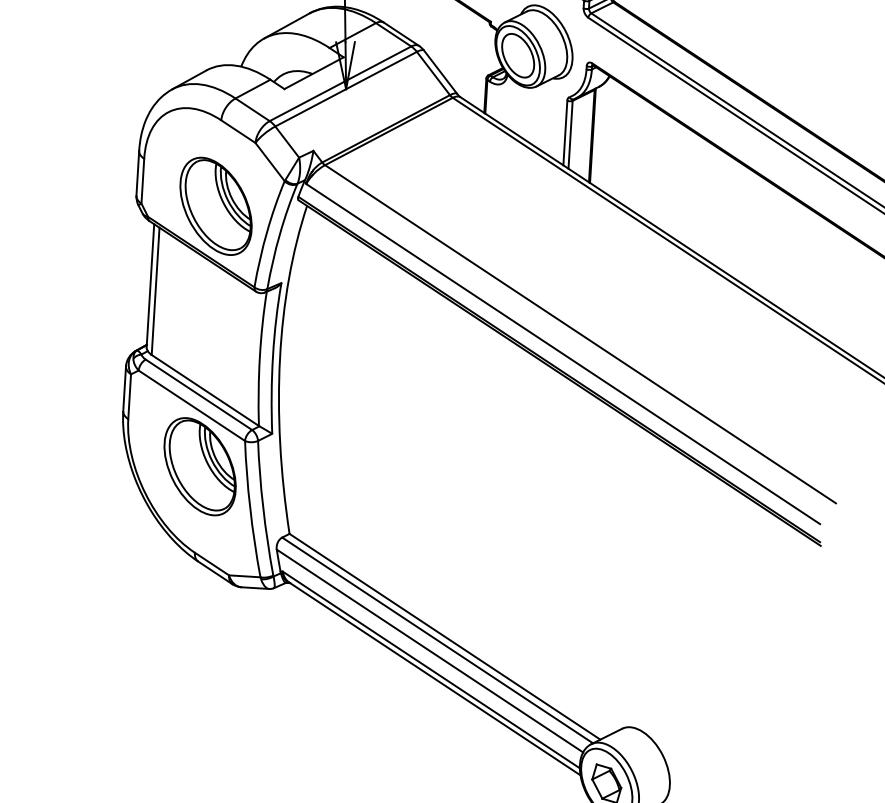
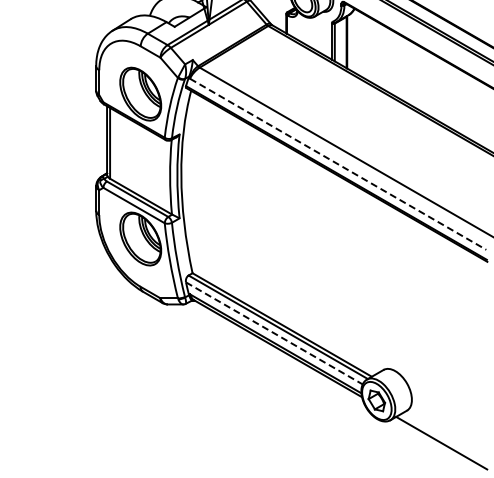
line: (563, 354) -> (338, 164), solid -> dashed
line: (430, 651) -> (274, 333), solid -> dashed

